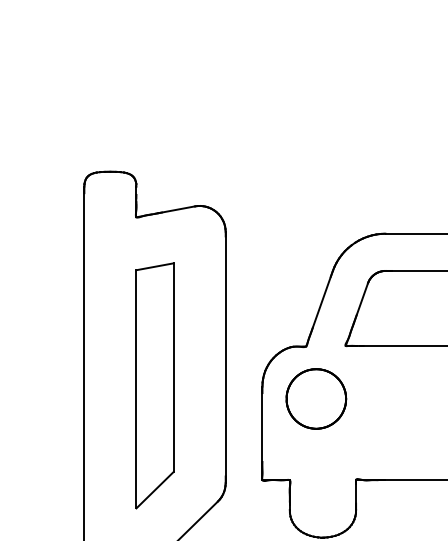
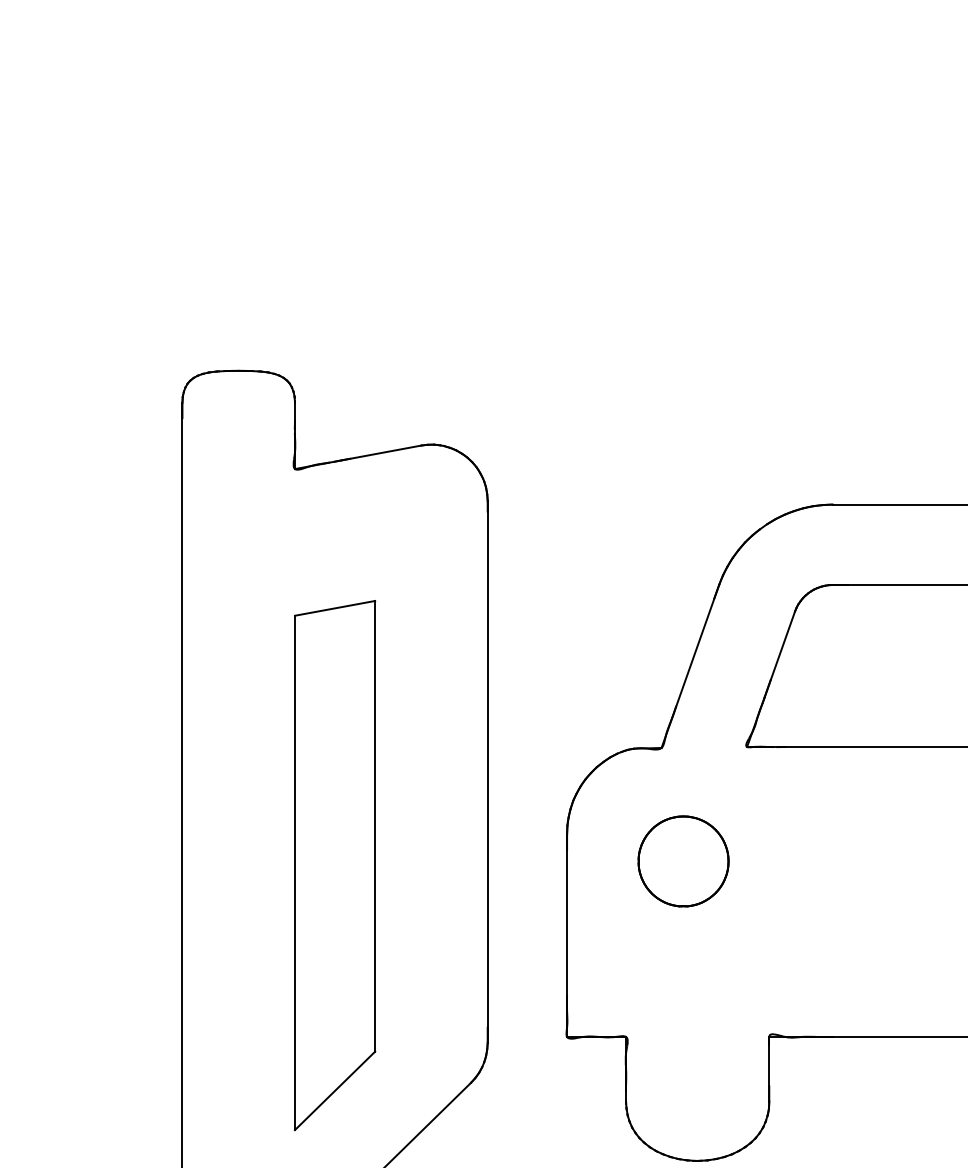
part: (154, 385) -> (333, 864), moved
part: (316, 398) -> (683, 860), size x0.7

